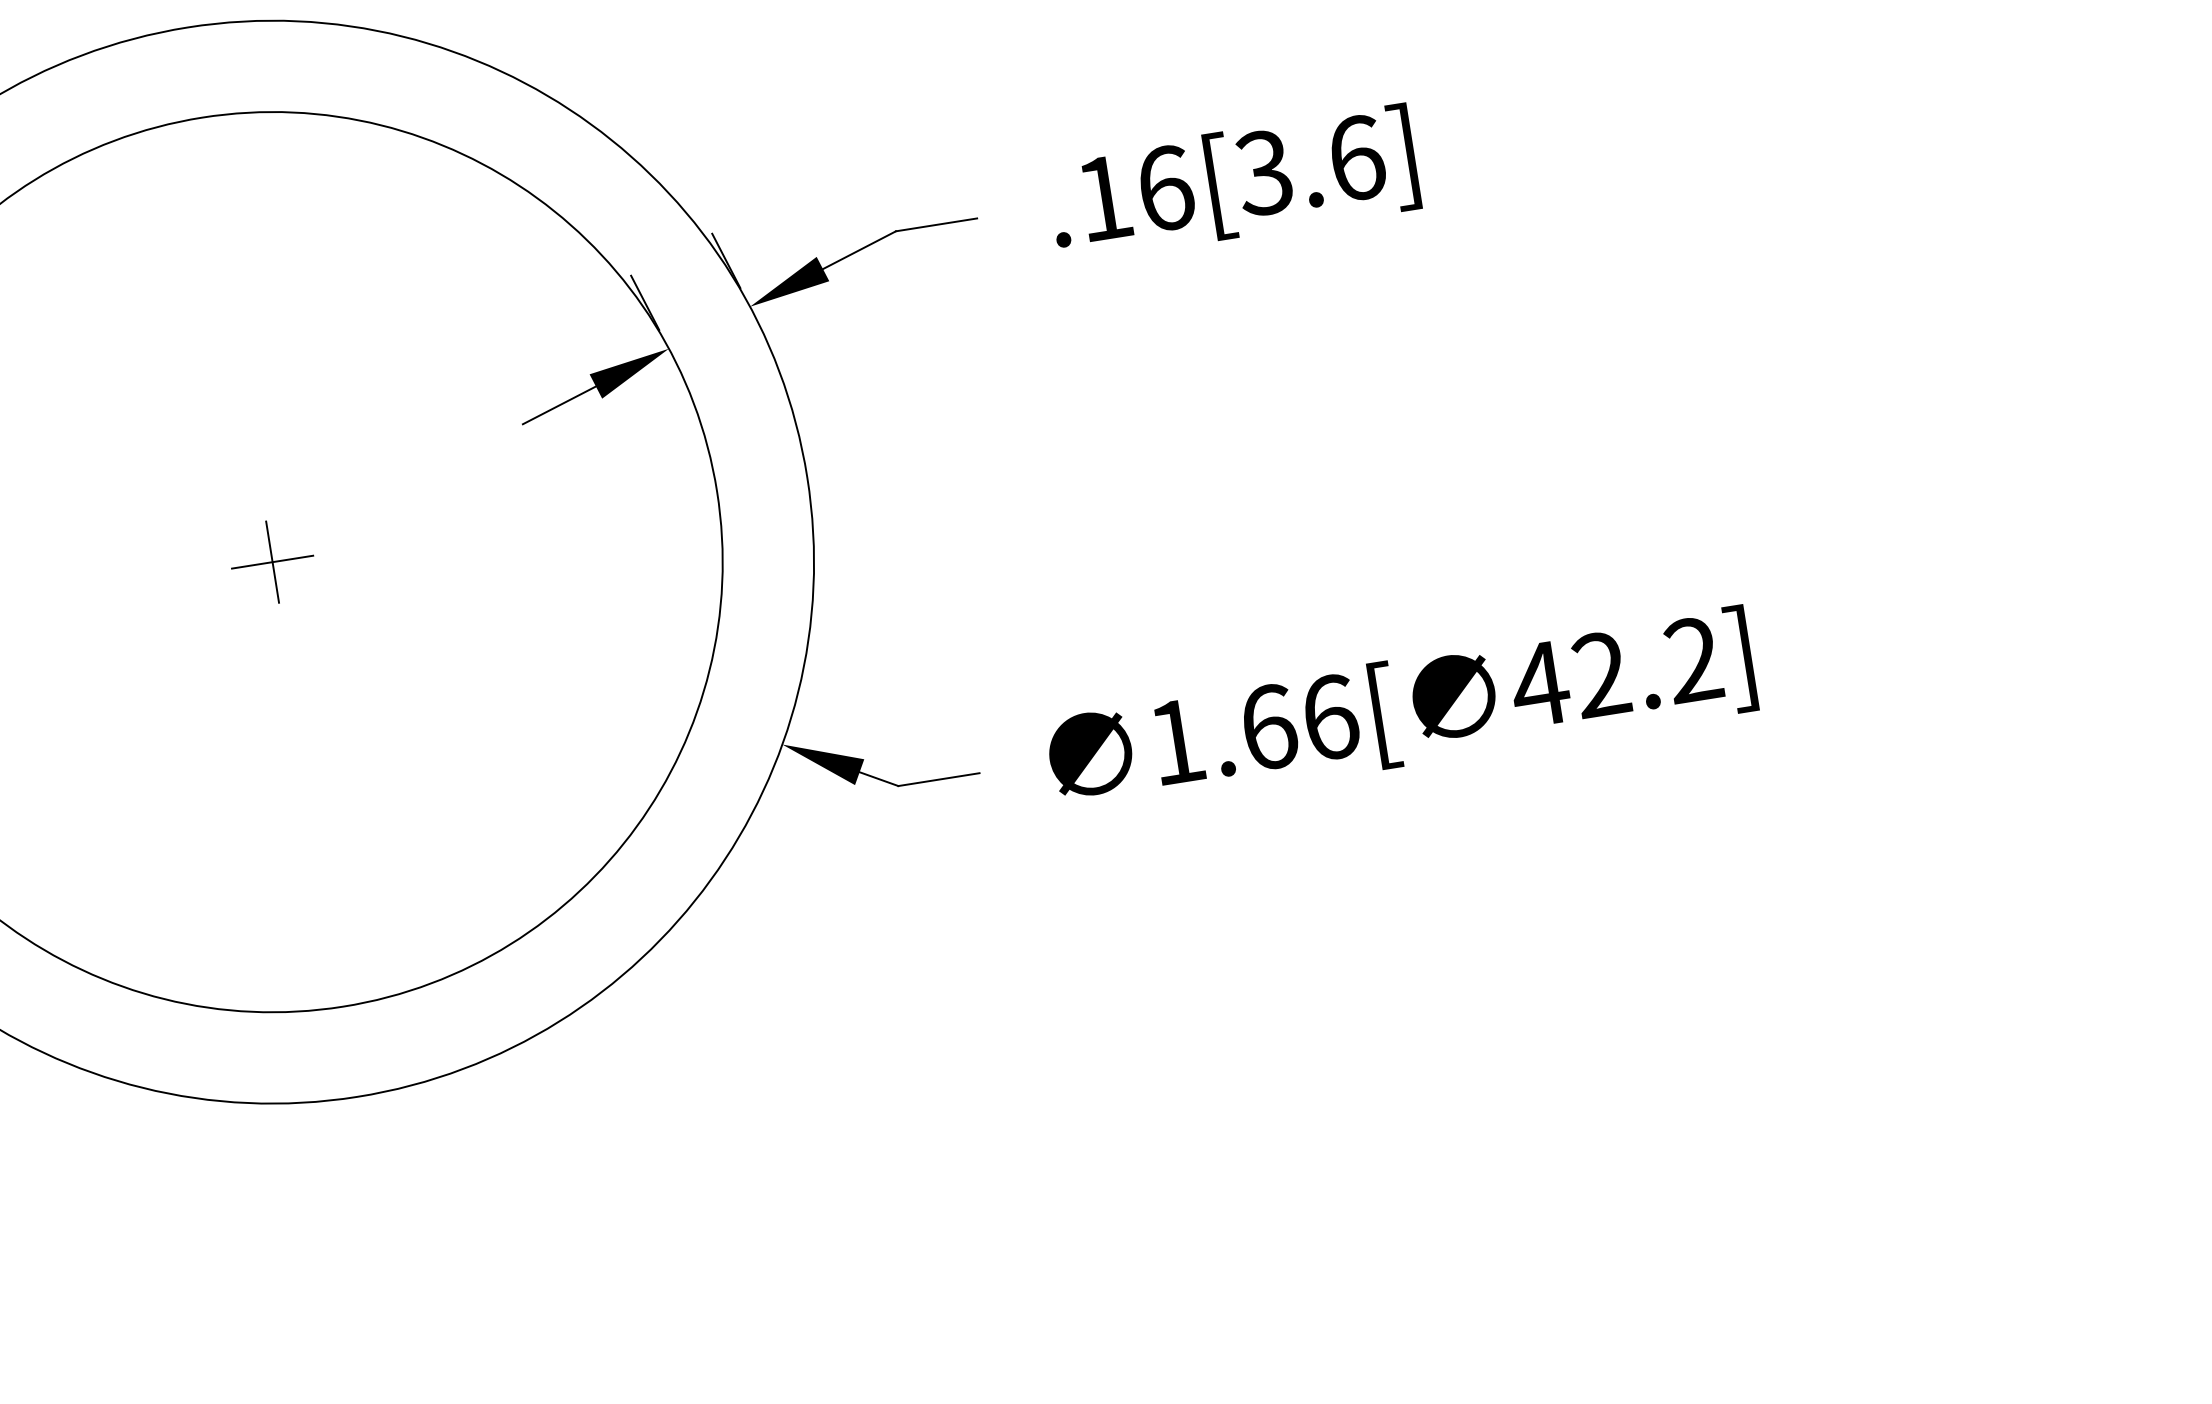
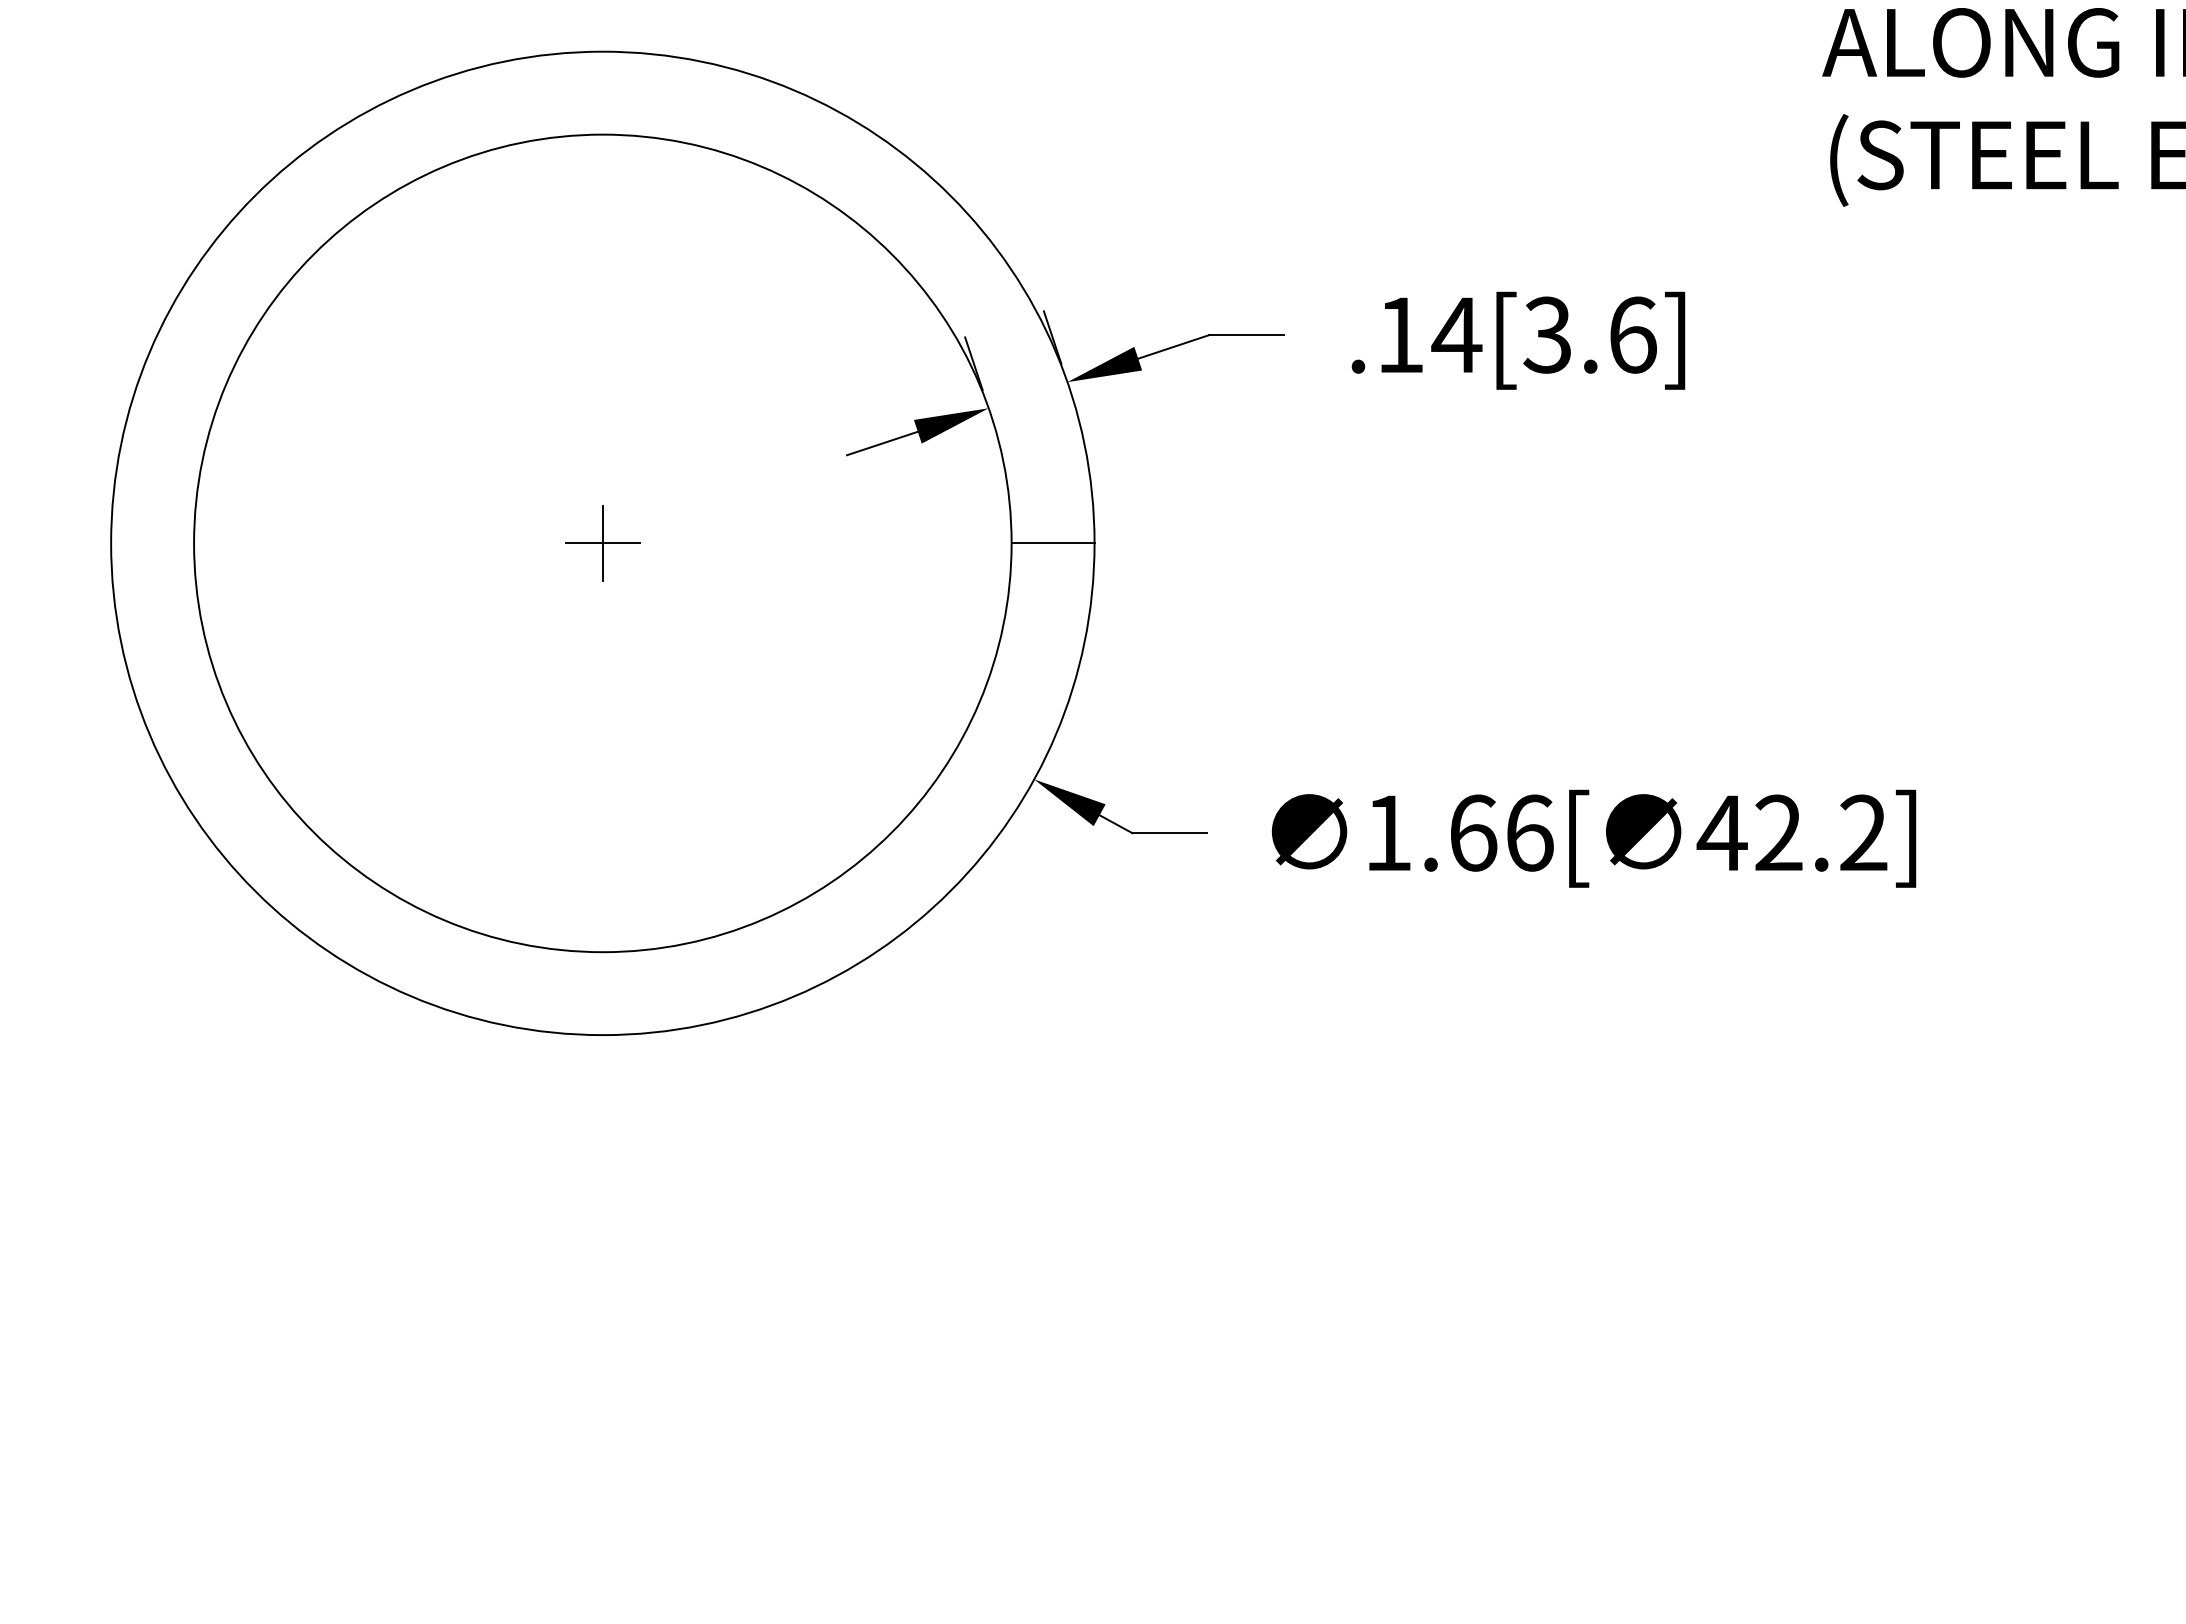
text: (1164, 187) -> (1456, 334), .16[3.6] -> .14[3.6]
line: (761, 484) -> (1052, 543), added

